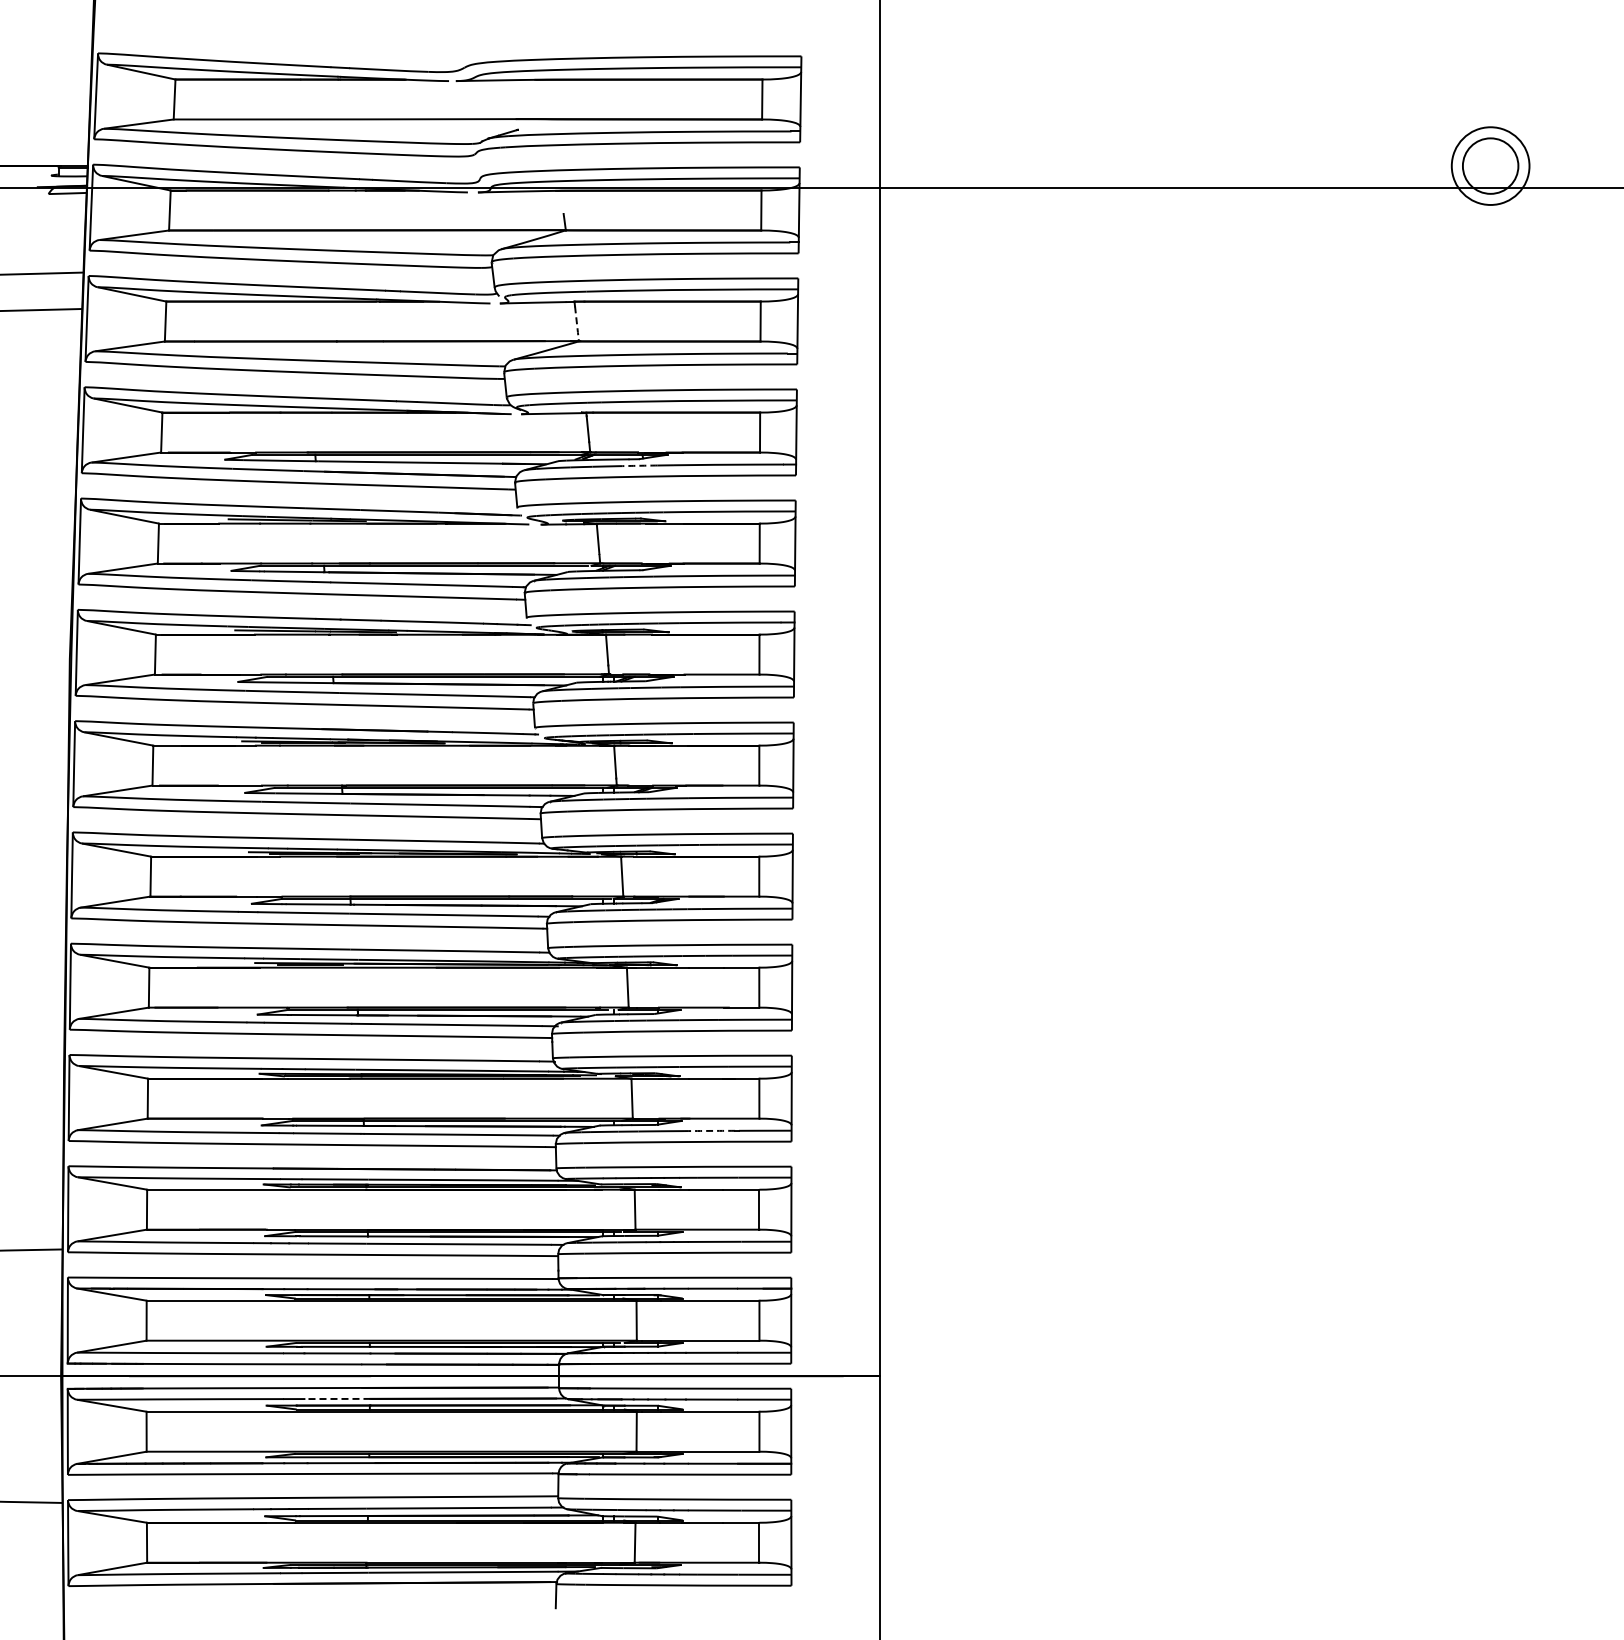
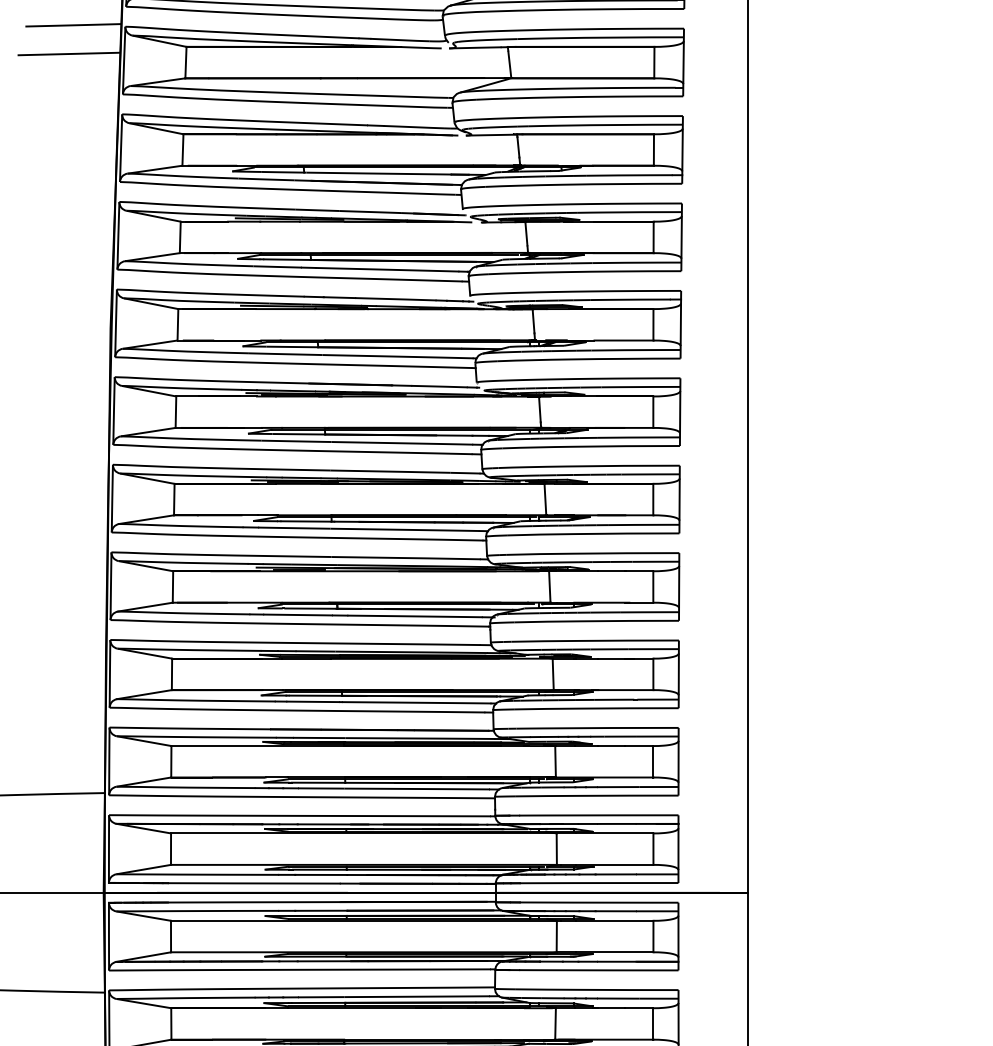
line: (577, 324) -> (510, 64), dashed -> solid
arc: (639, 465) -> (559, 175), dashed -> solid
arc: (710, 1130) -> (614, 699), dashed -> solid
line: (336, 1398) -> (320, 910), dashed -> solid

